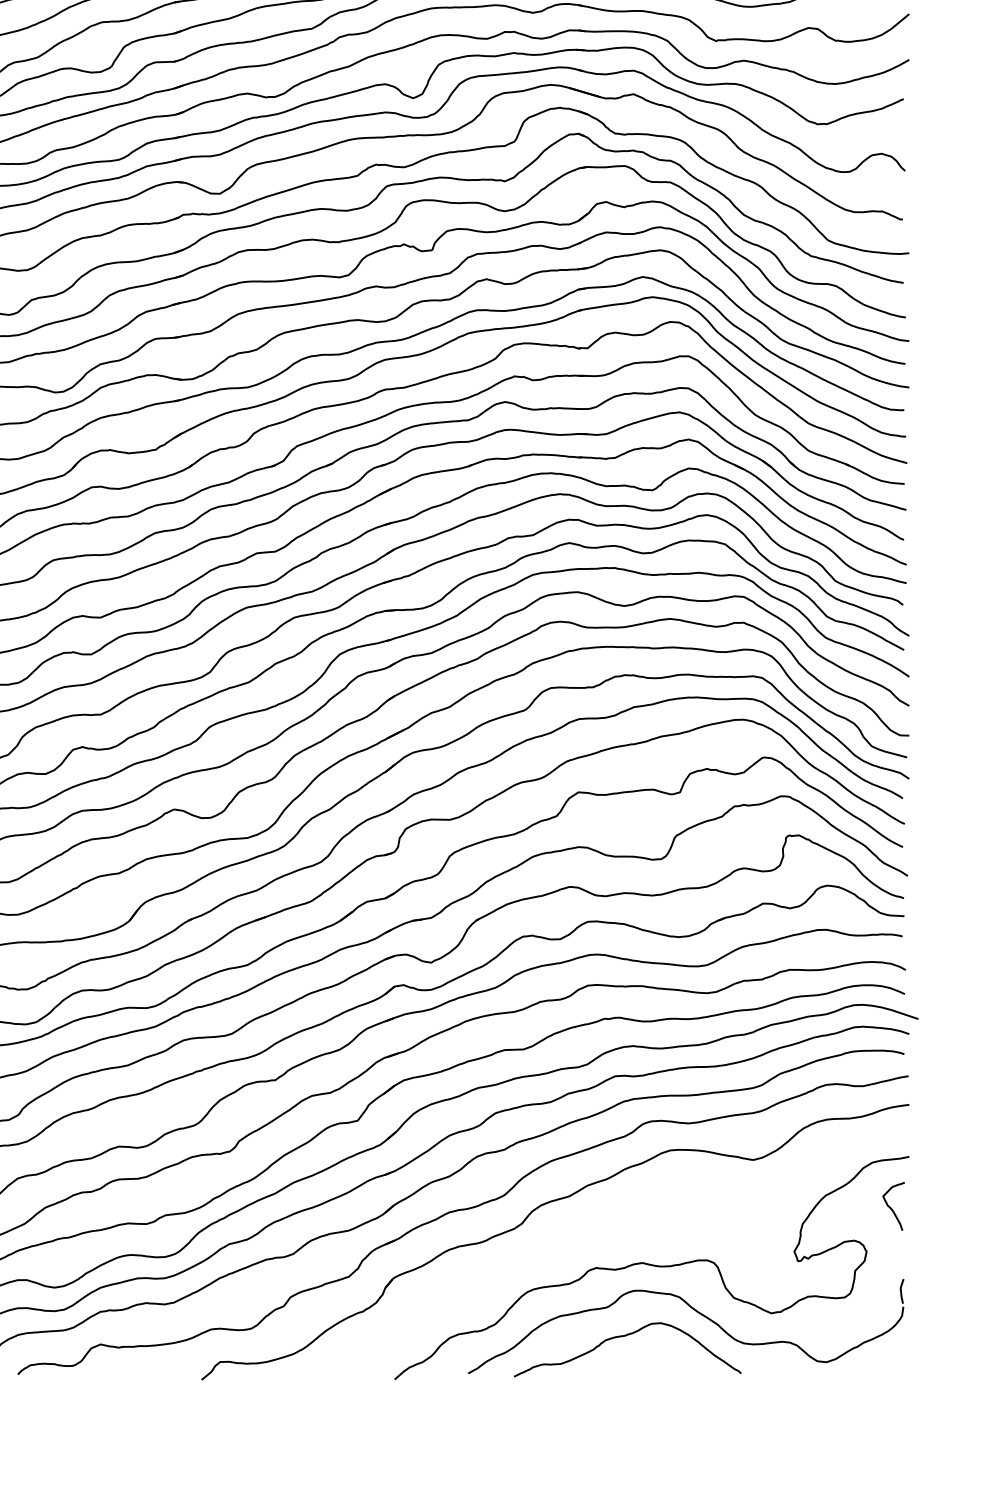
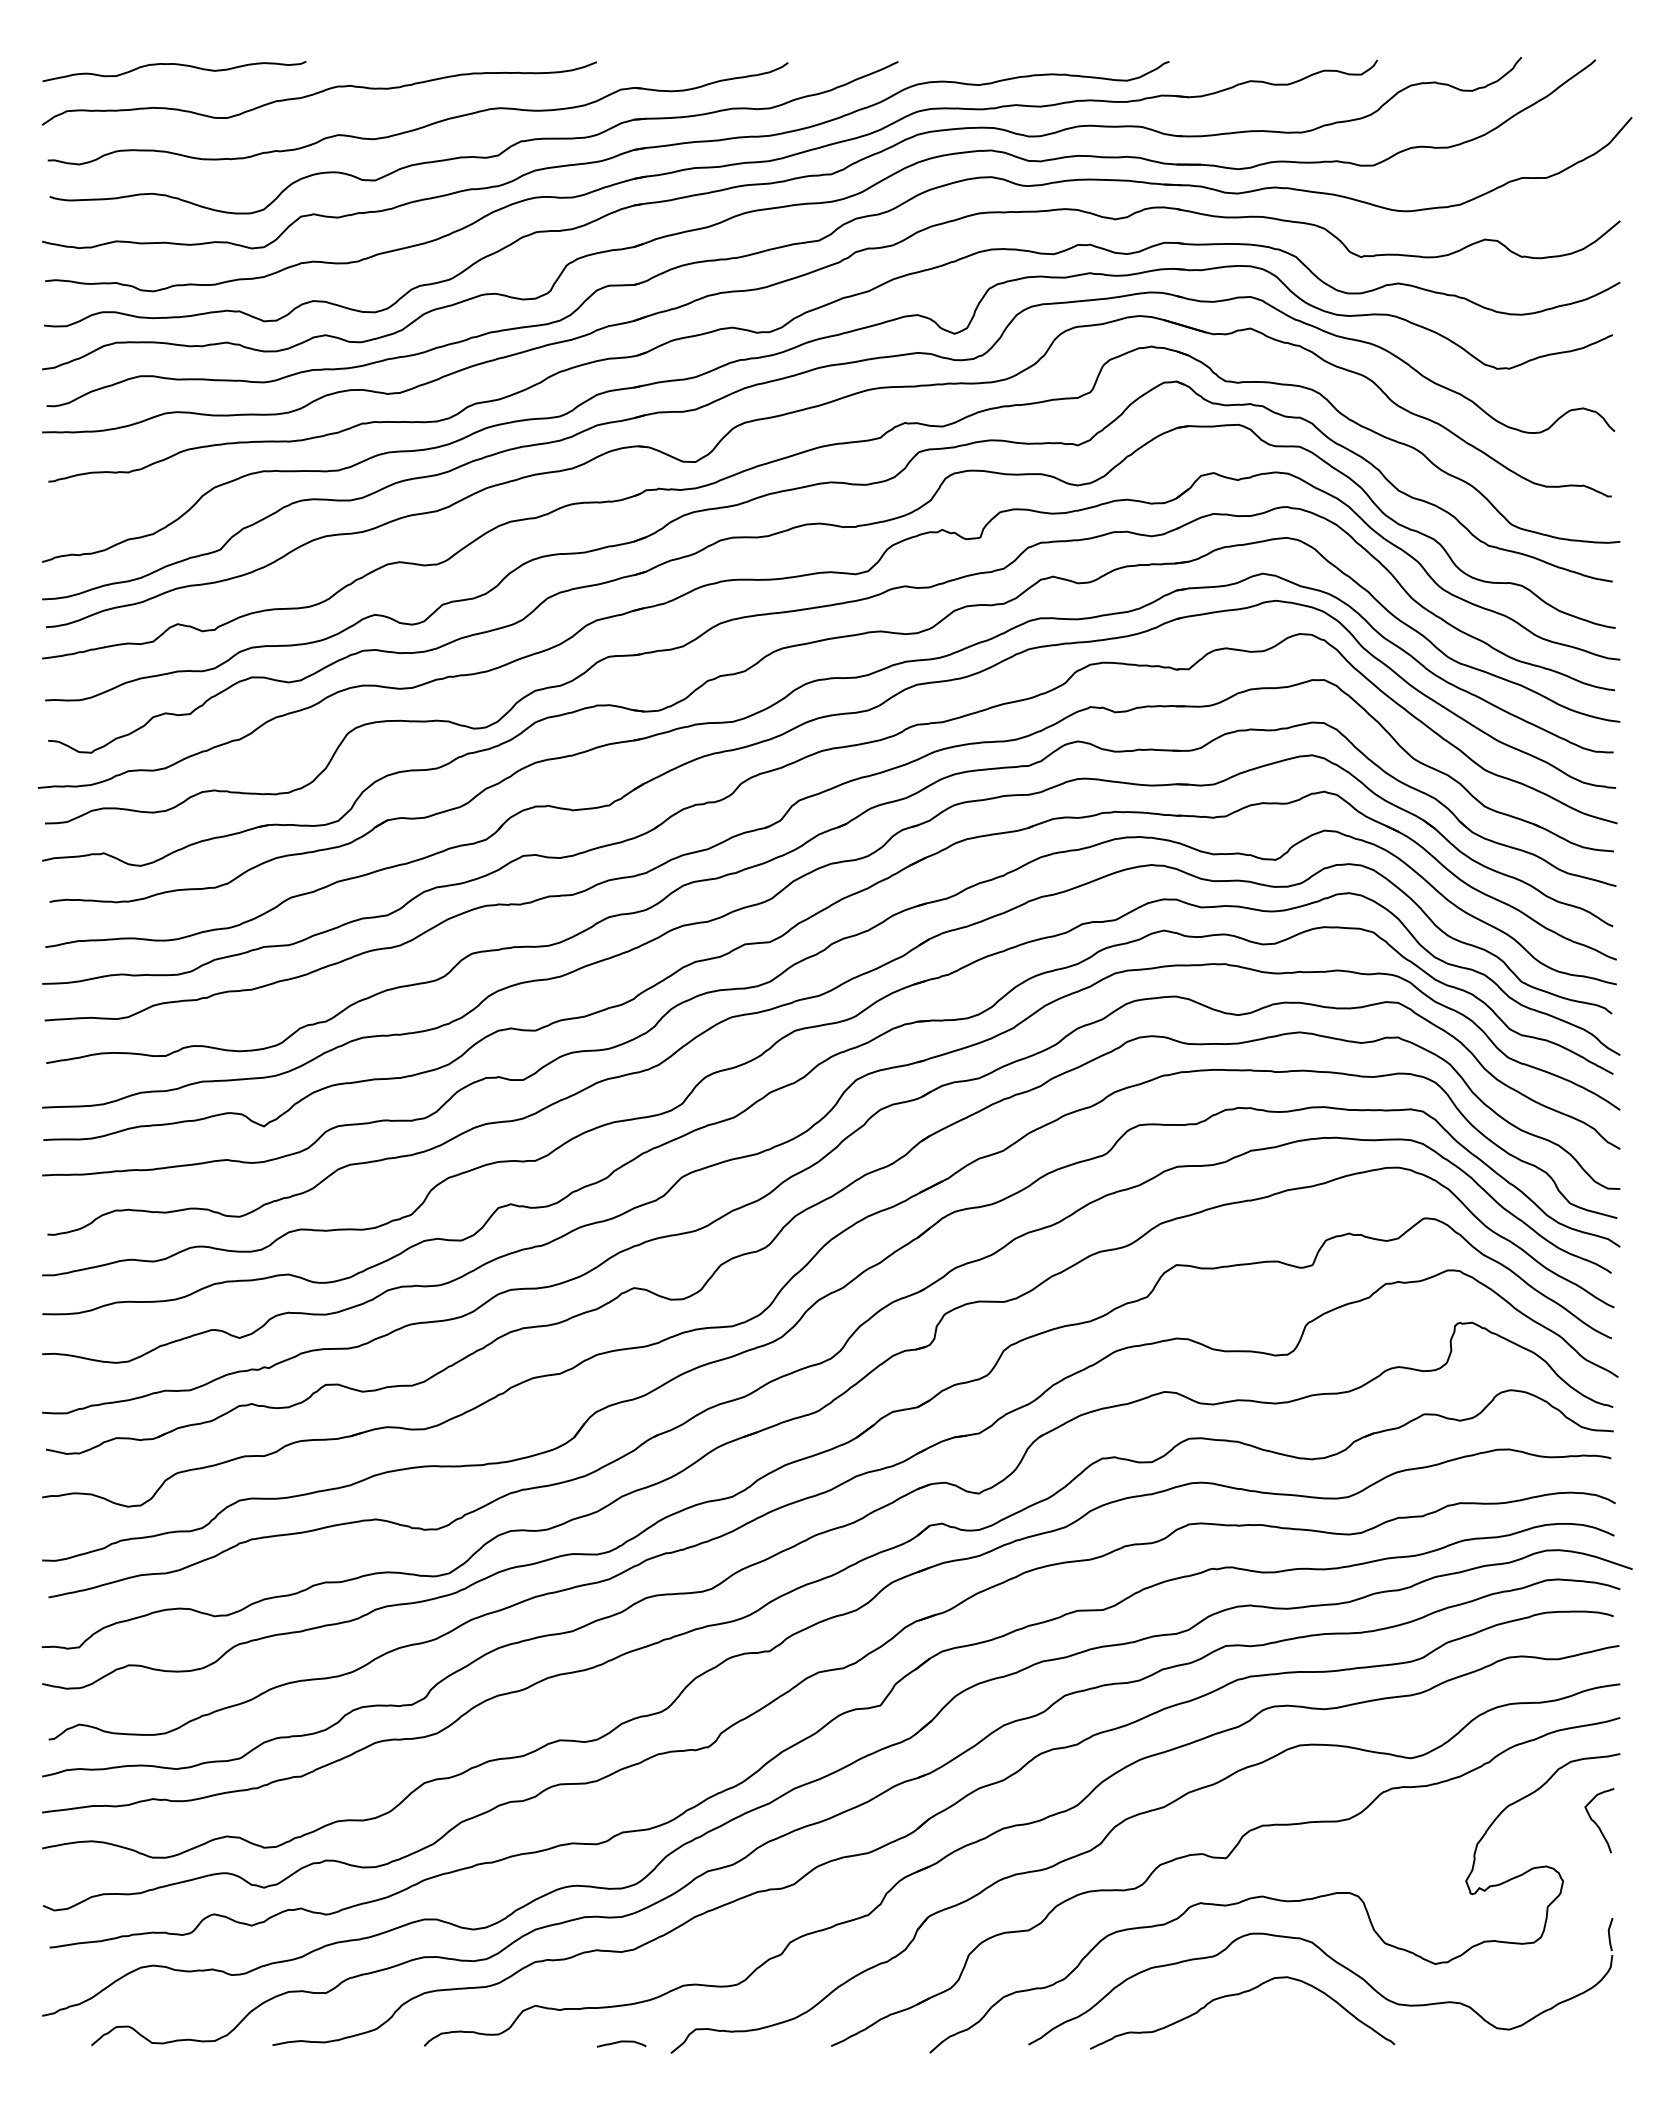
part: (615, 1235) -> (1225, 1859), added
curve: (164, 1371) -> (621, 2042), added

